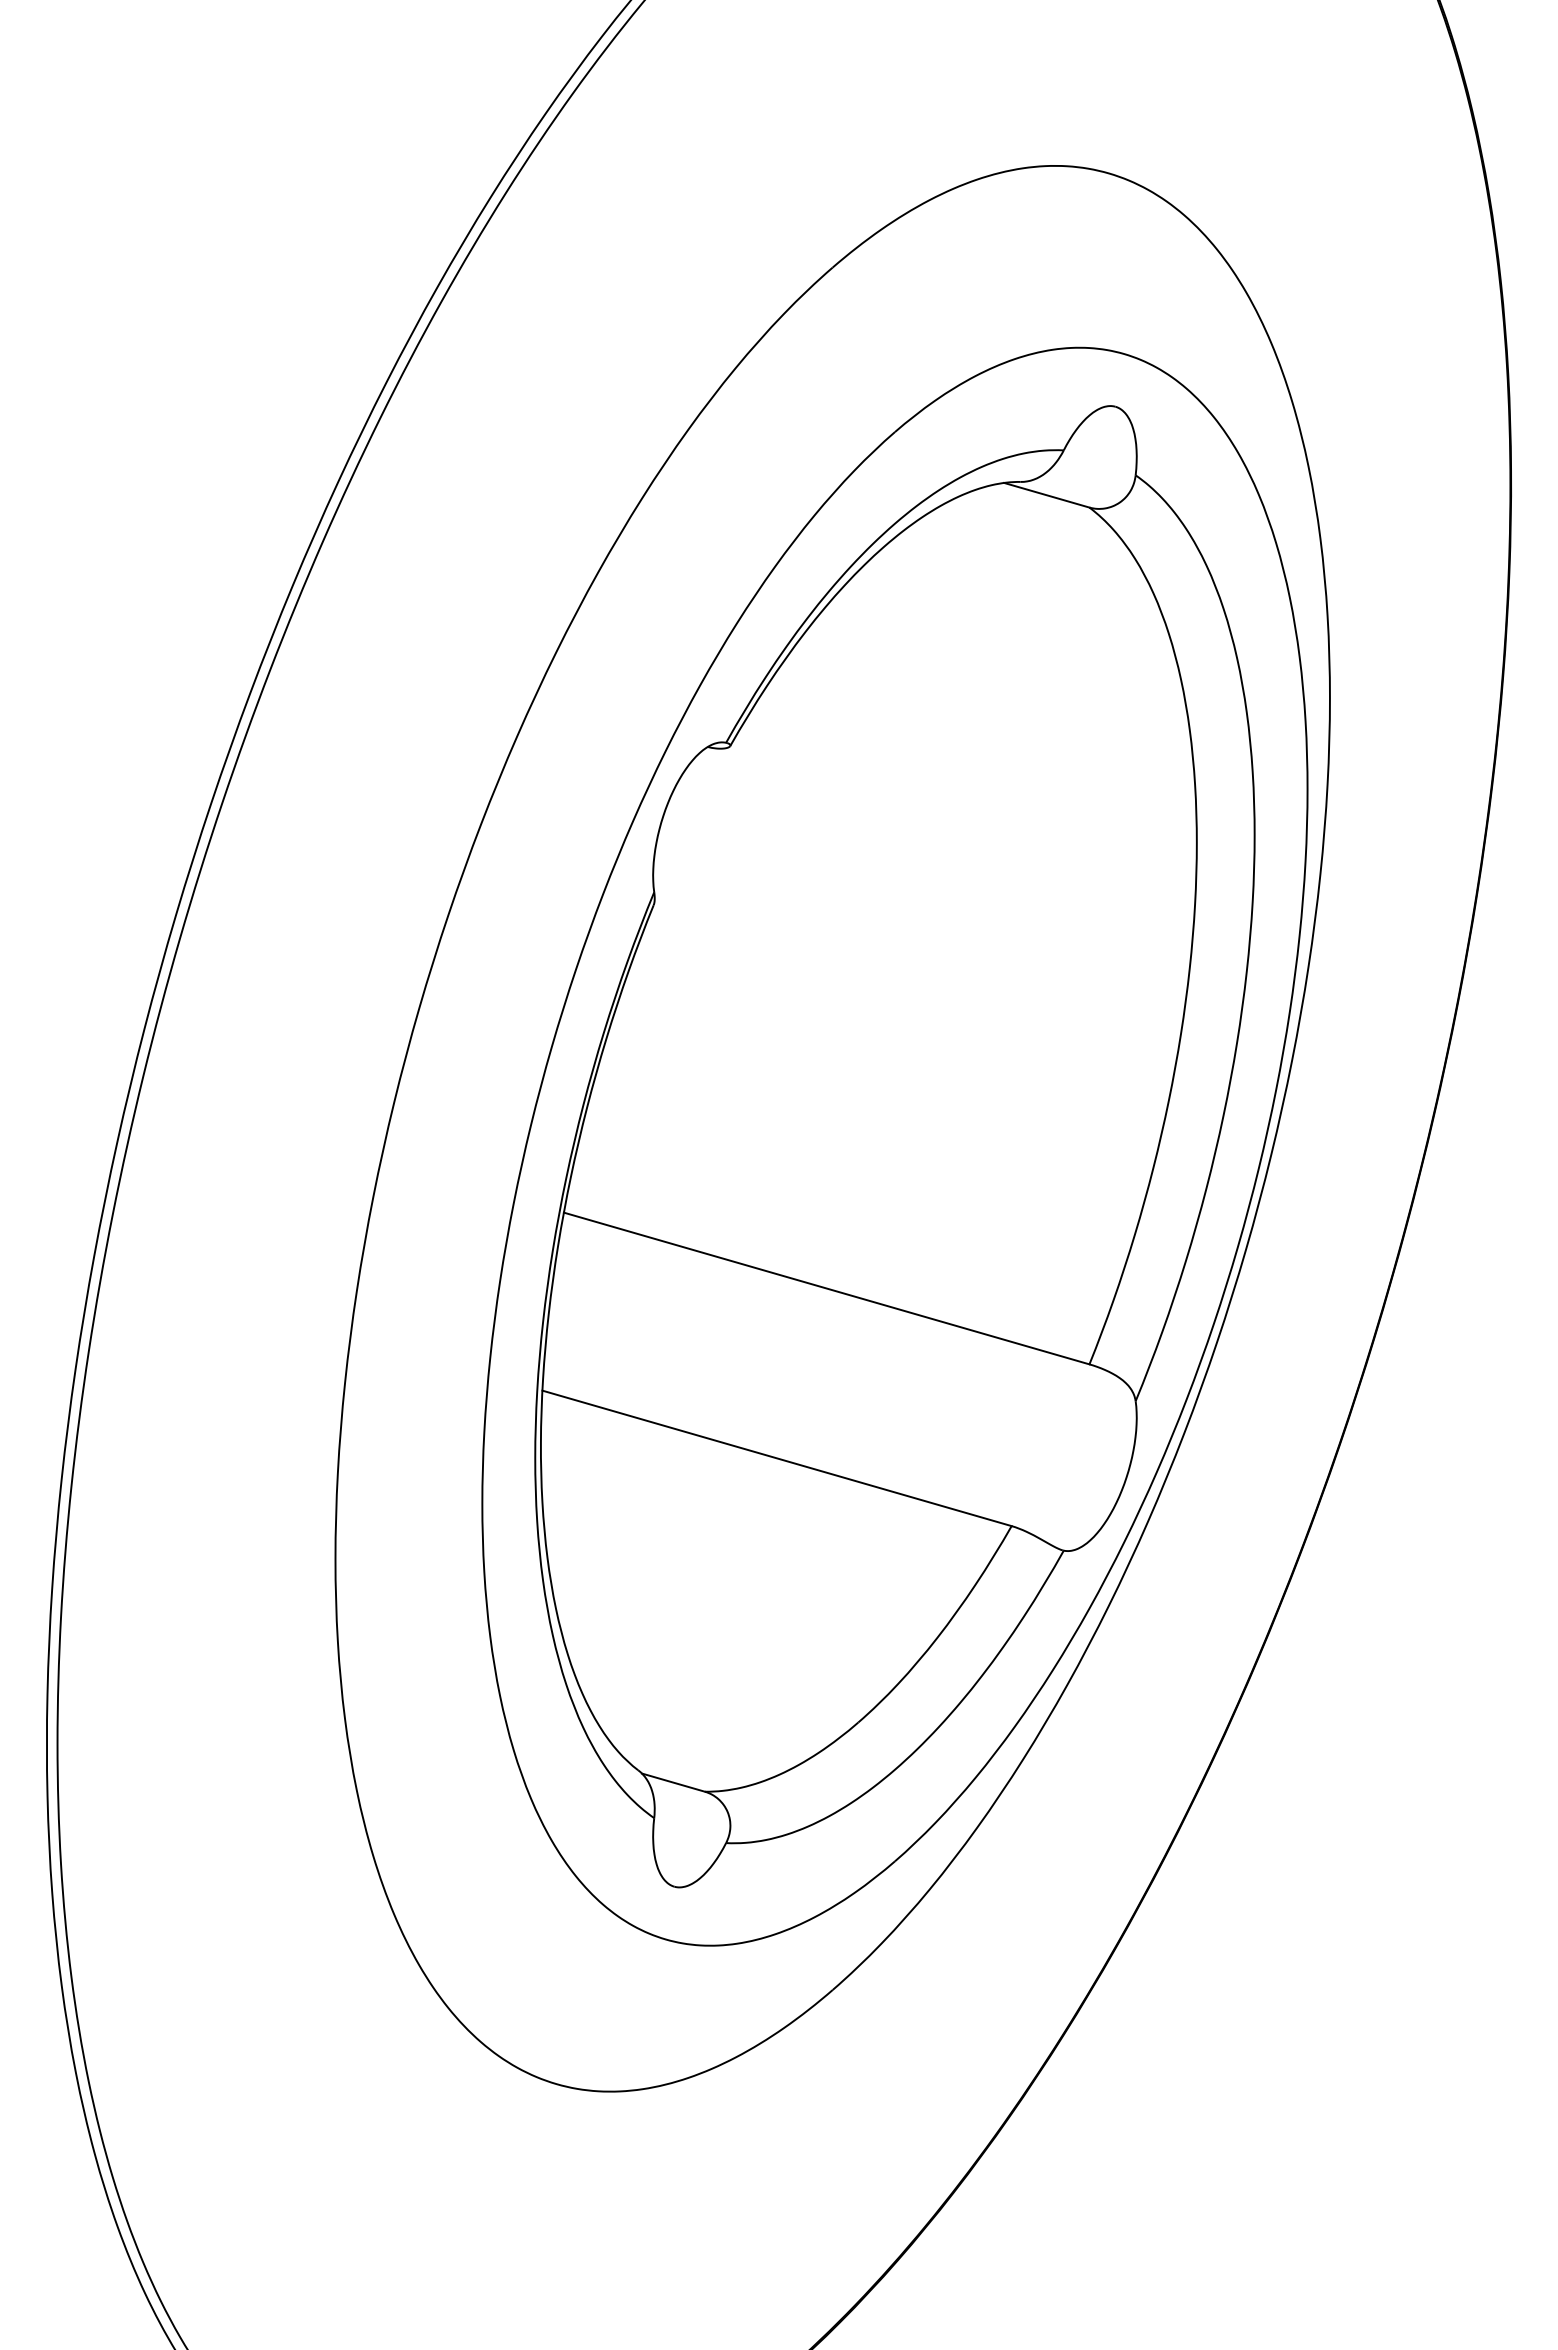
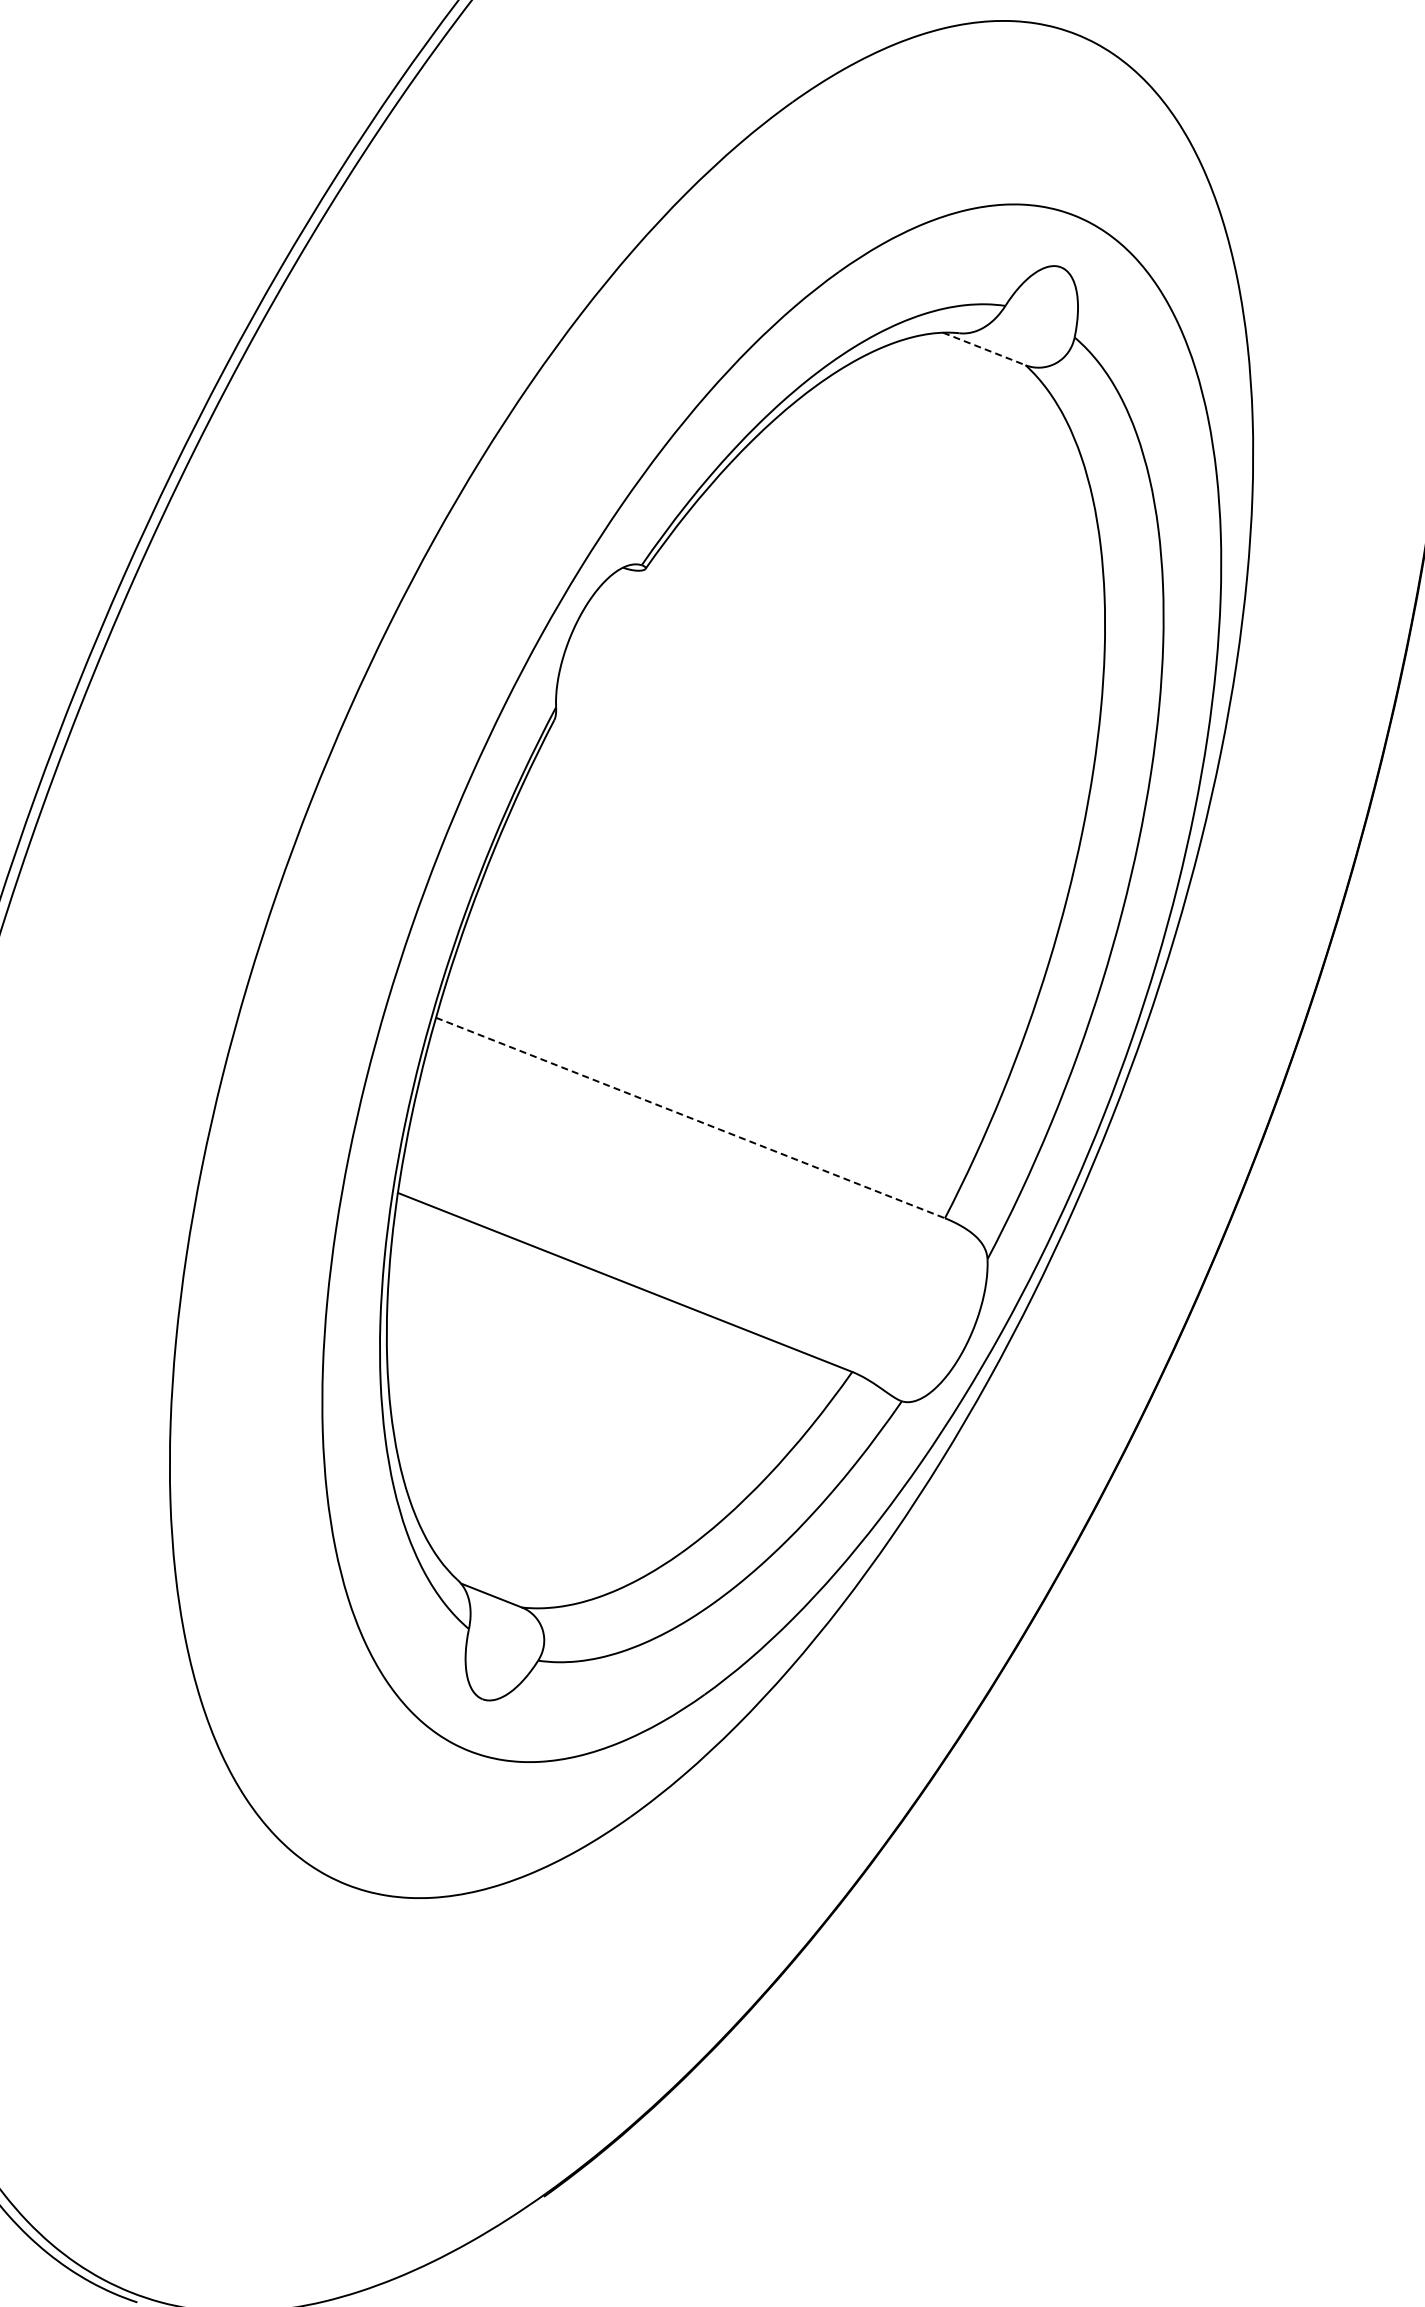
line: (1047, 495) -> (984, 349), solid -> dashed
line: (826, 1288) -> (690, 1117), solid -> dashed

